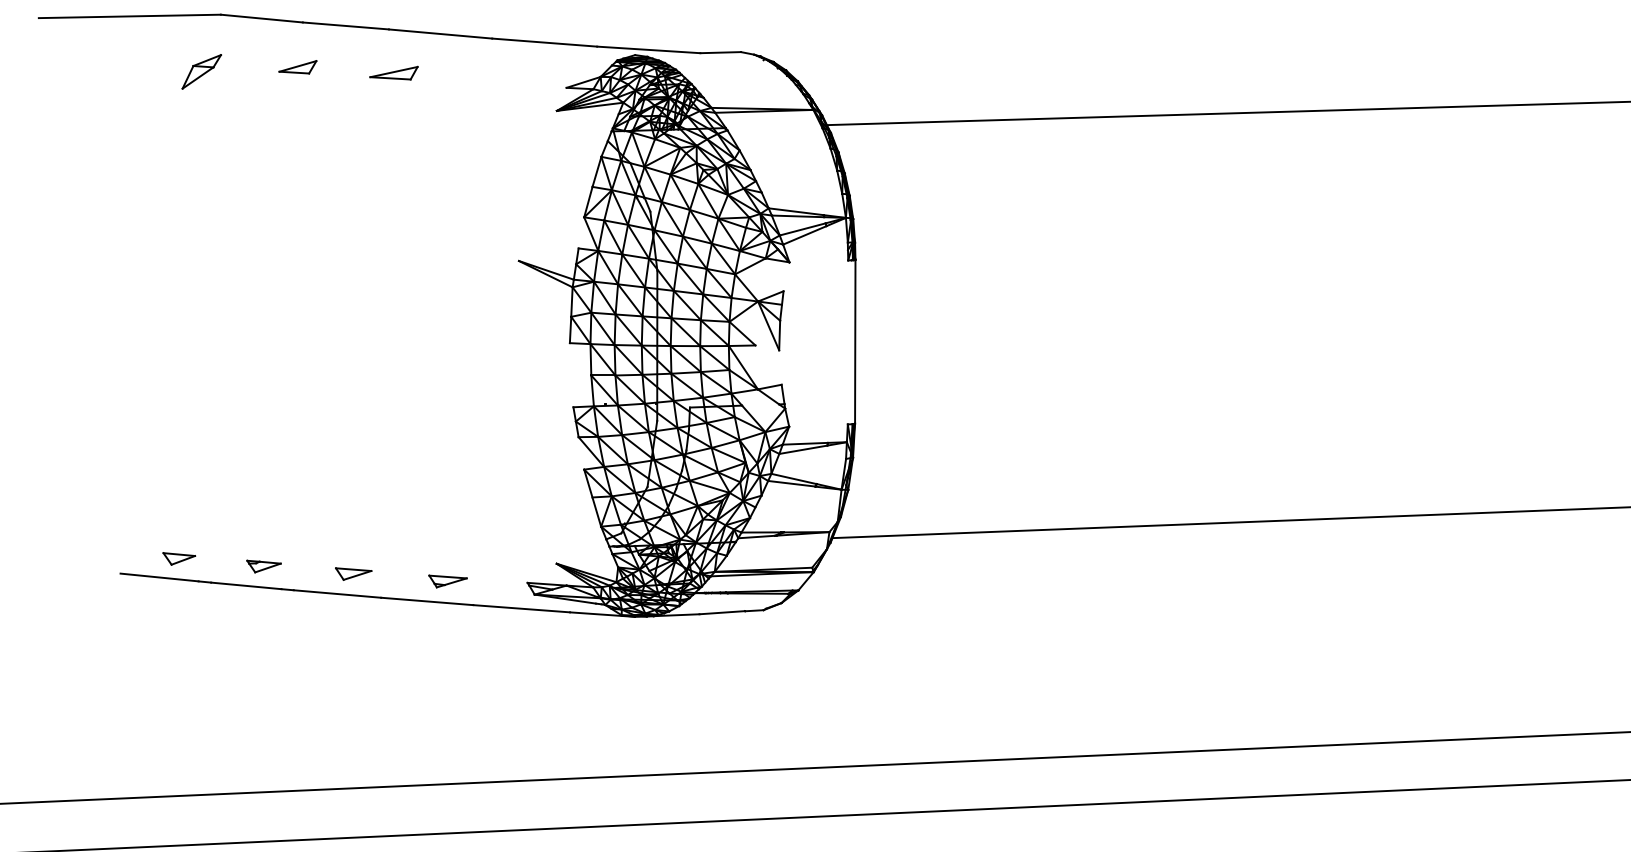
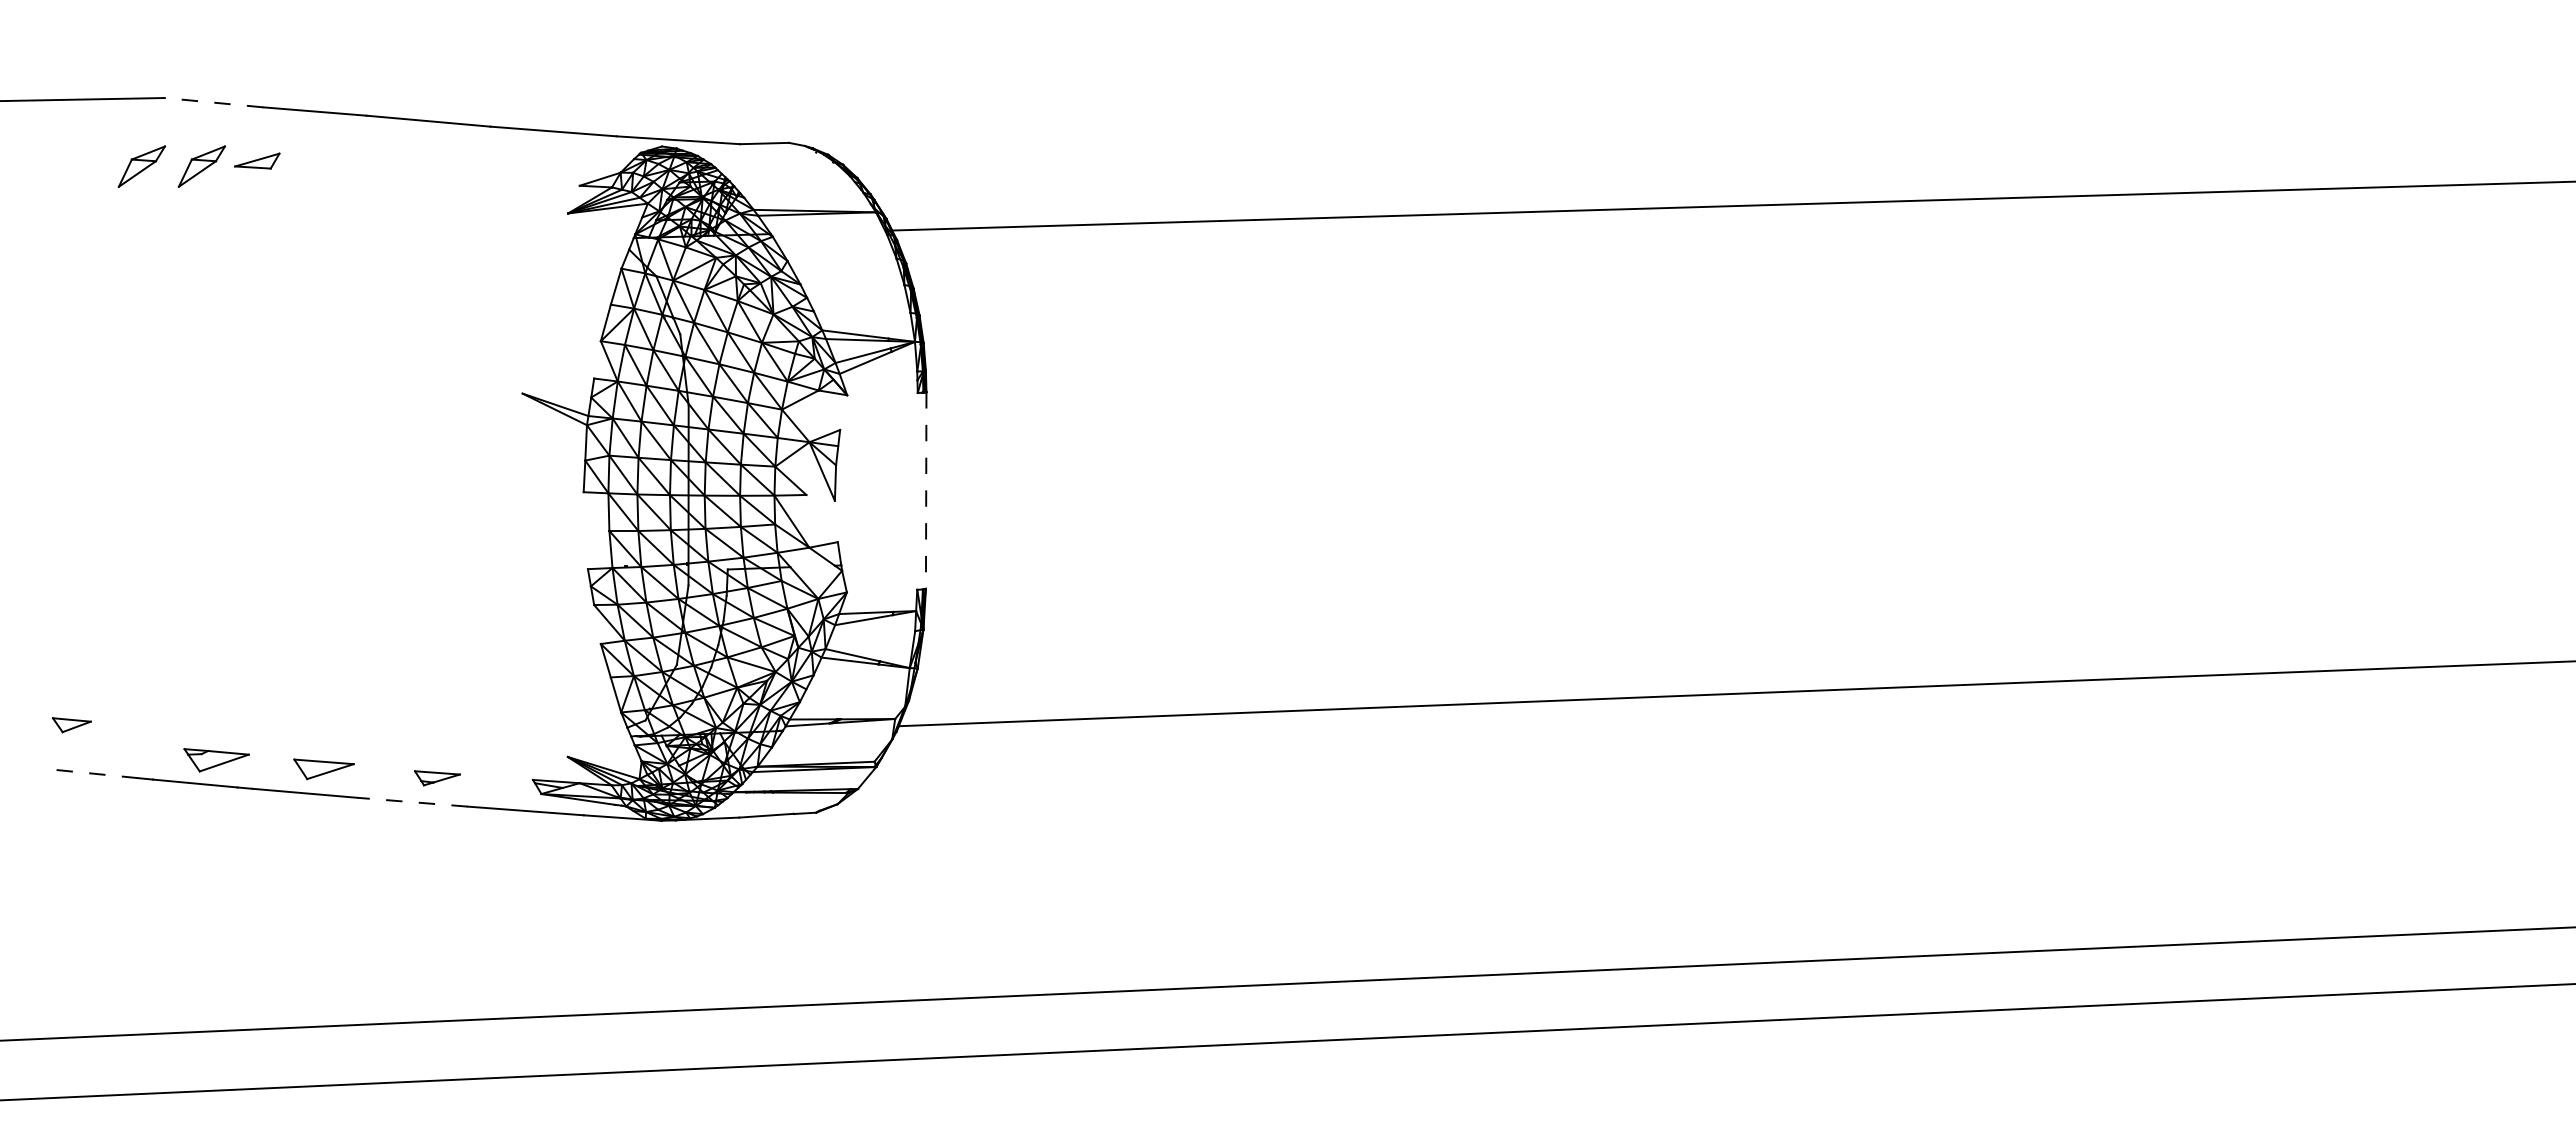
line: (261, 18) -> (213, 102), solid -> dashed
part: (251, 71) -> (201, 166), added
part: (393, 72) -> (372, 167), removed
line: (855, 341) -> (926, 490), solid -> dashed
part: (178, 559) -> (71, 725), moved
part: (263, 566) -> (216, 760), size x1.6
part: (353, 574) -> (324, 769), size x1.4
line: (158, 577) -> (90, 773), solid -> dashed
line: (426, 601) -> (411, 802), solid -> dashed

